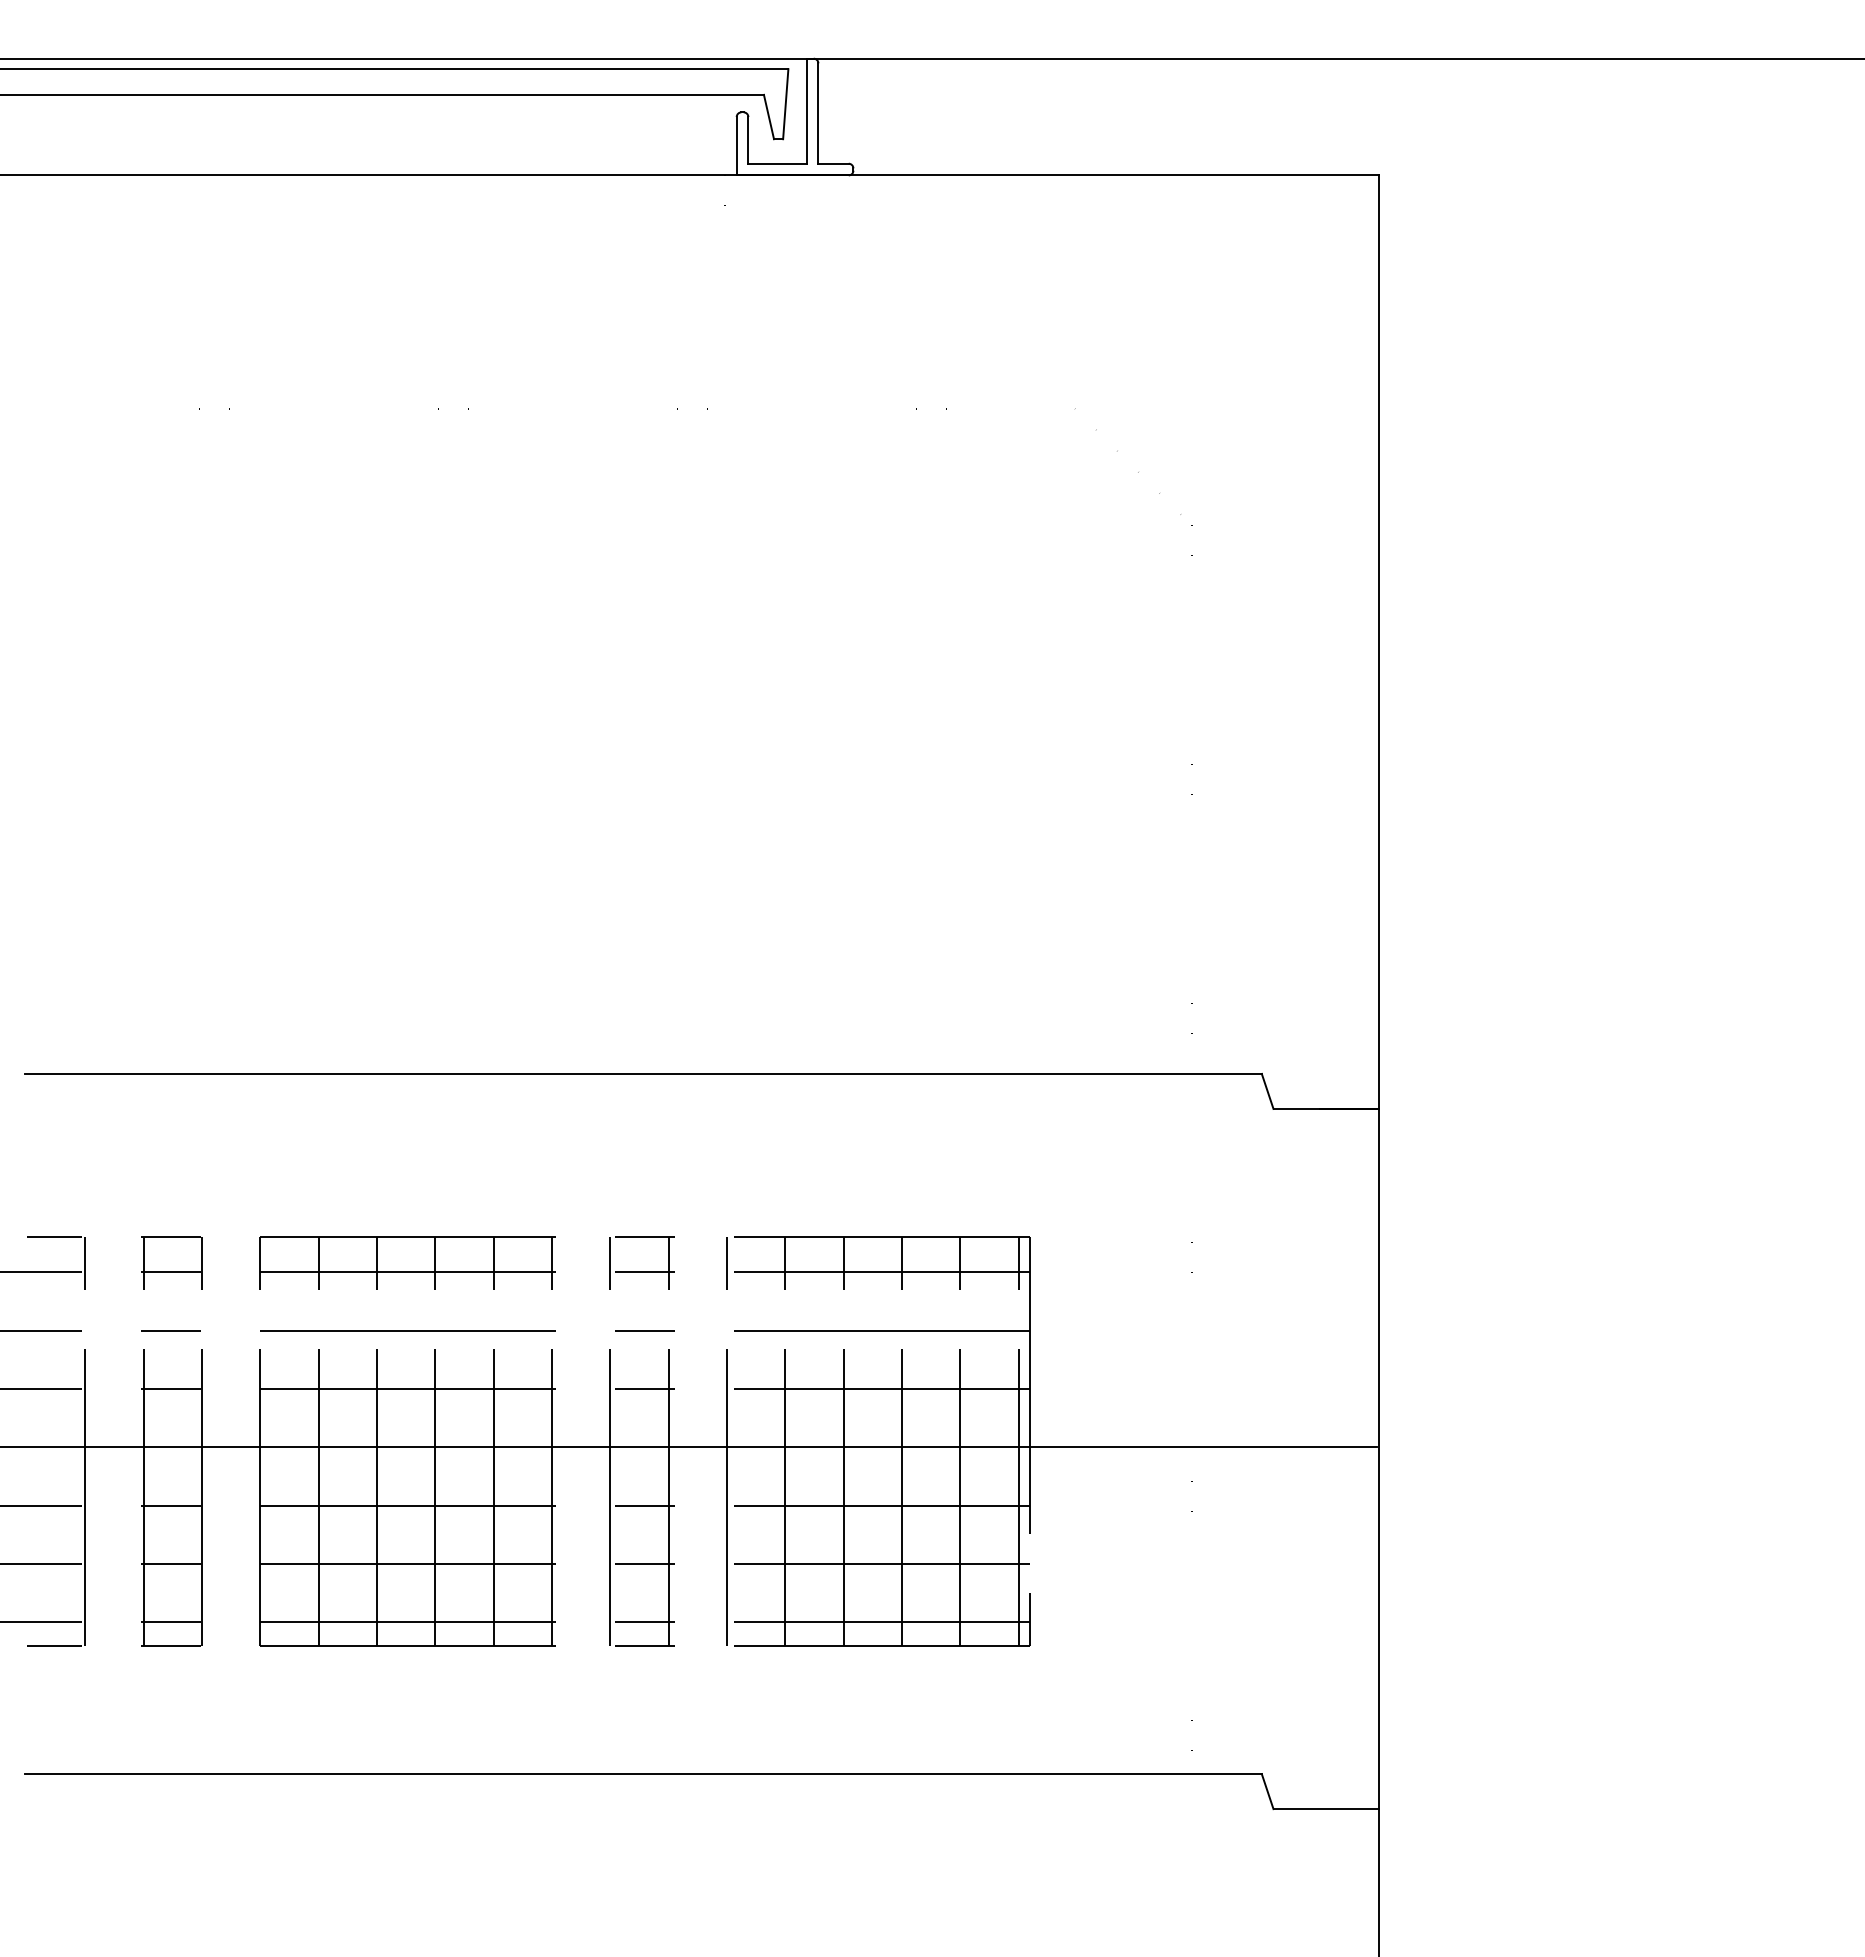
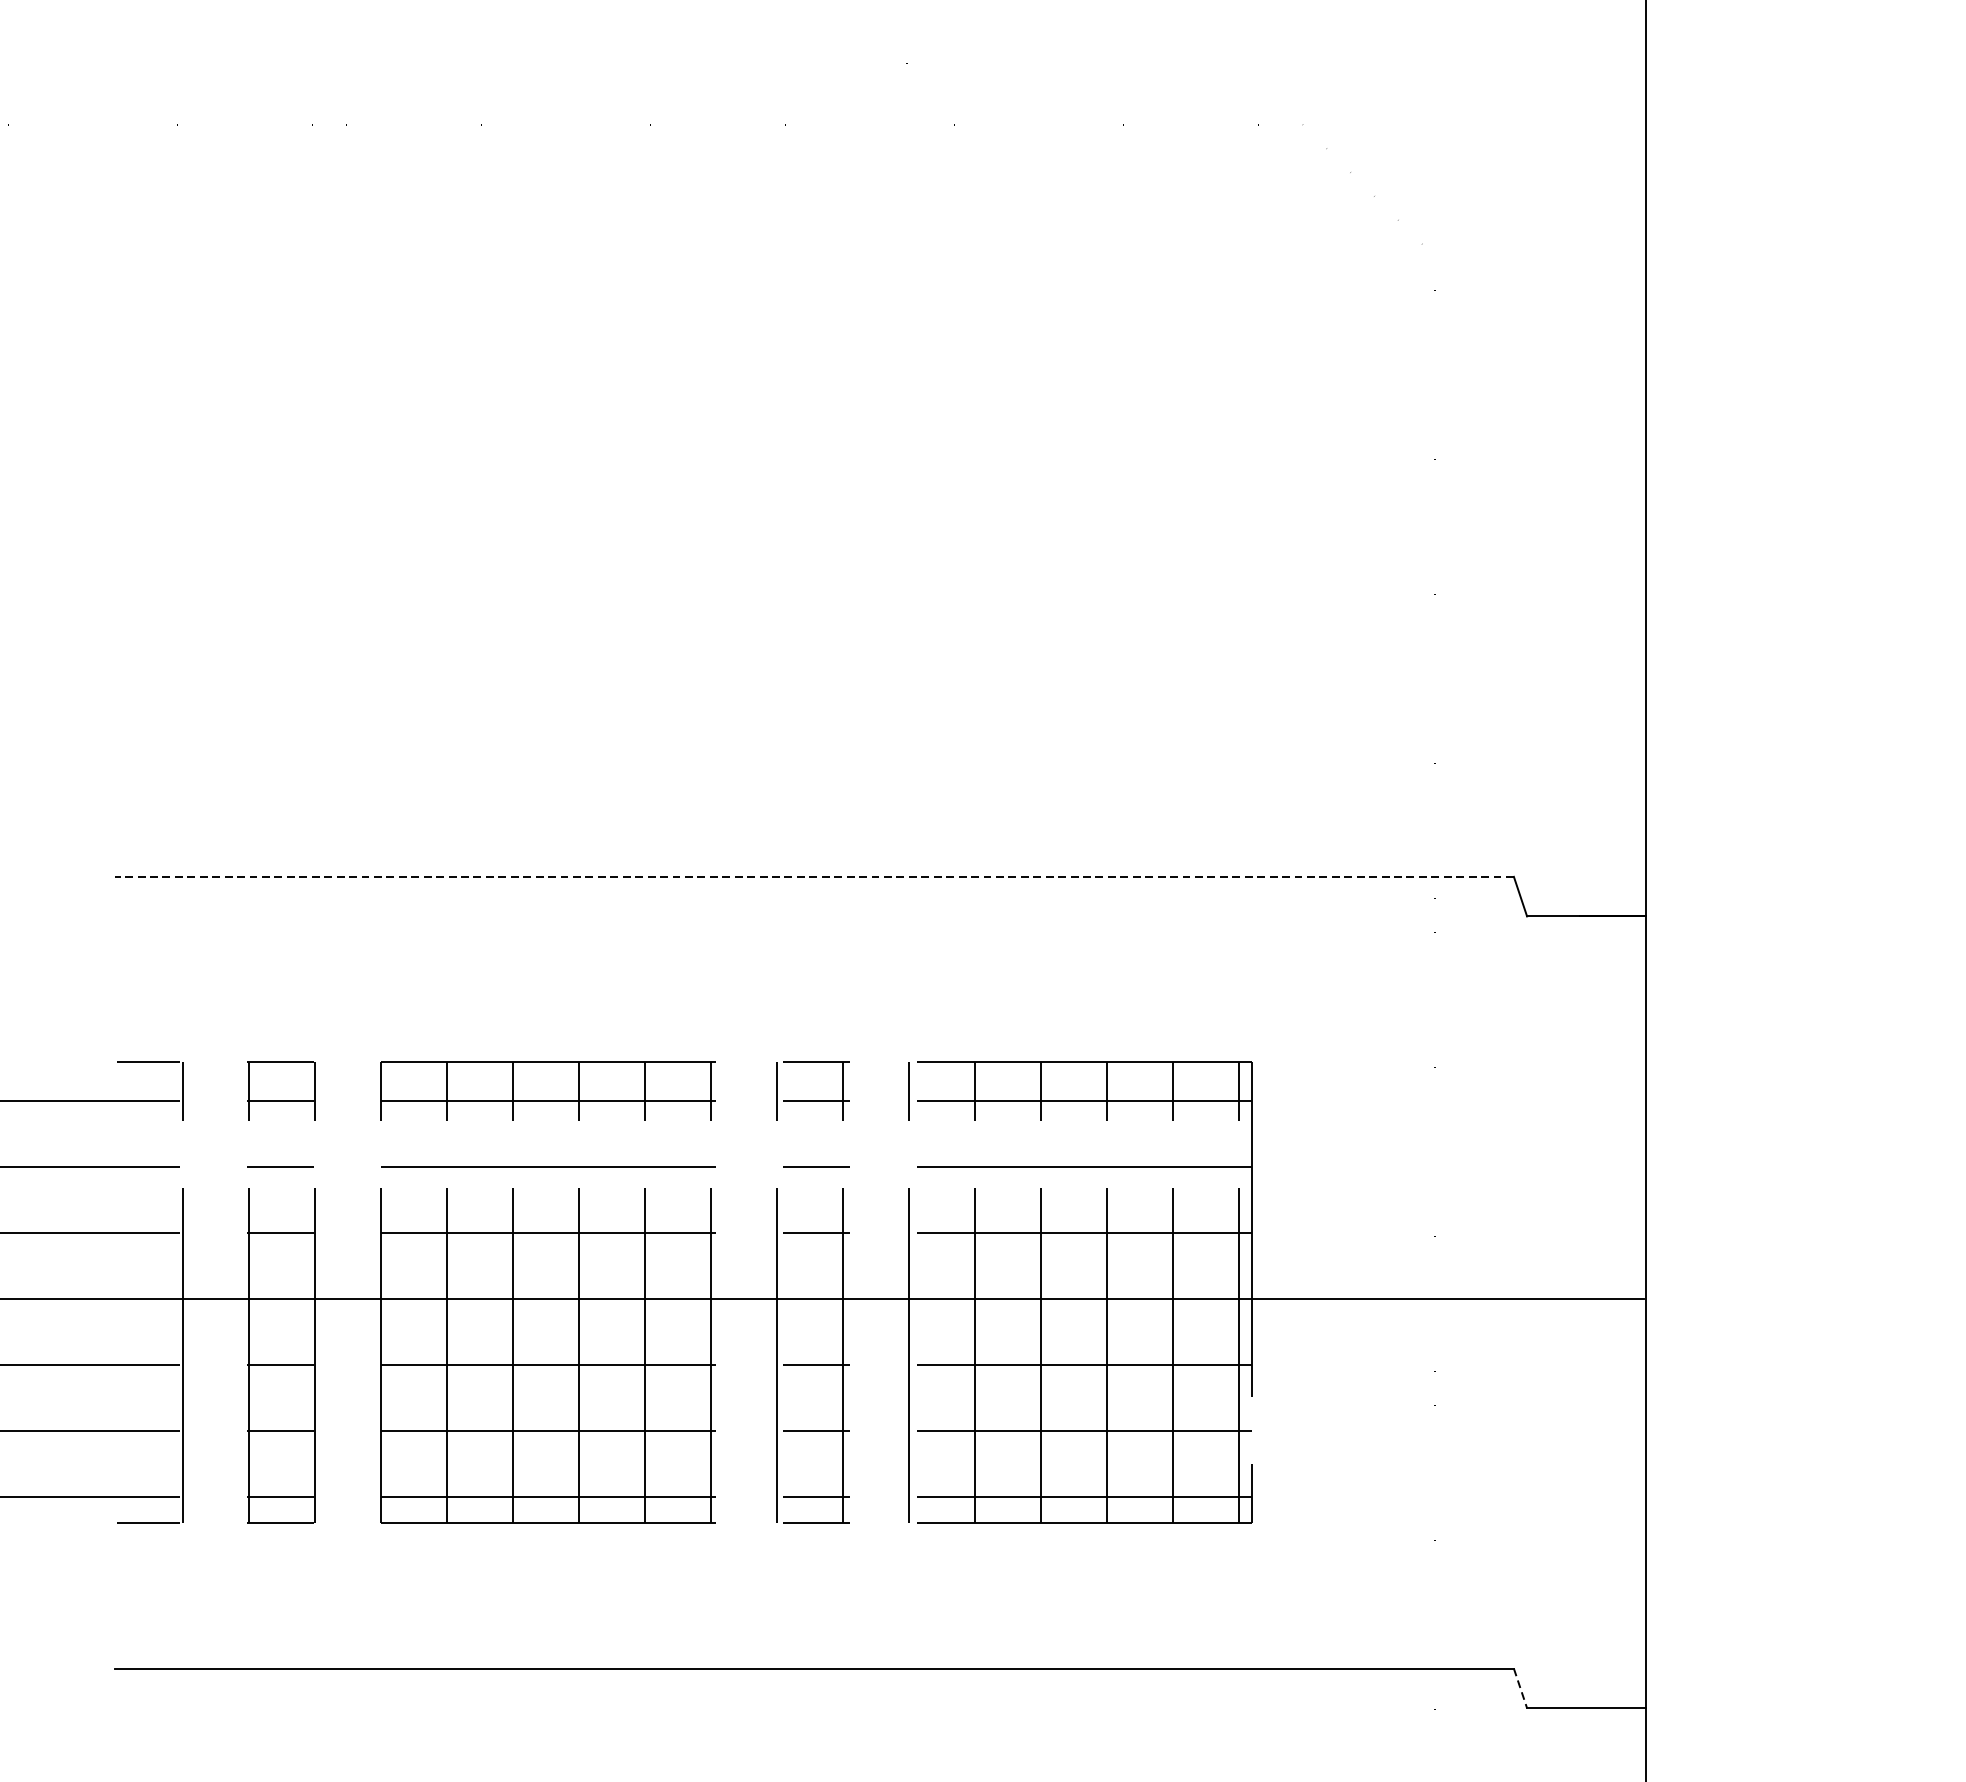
line: (642, 1073) -> (813, 876), solid -> dashed
line: (1267, 1792) -> (1520, 1689), solid -> dashed

